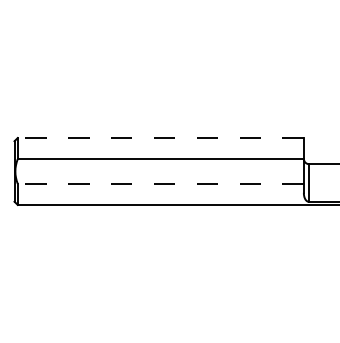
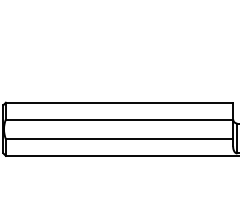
line: (160, 138) -> (119, 103), dashed -> solid
line: (160, 183) -> (119, 138), dashed -> solid

